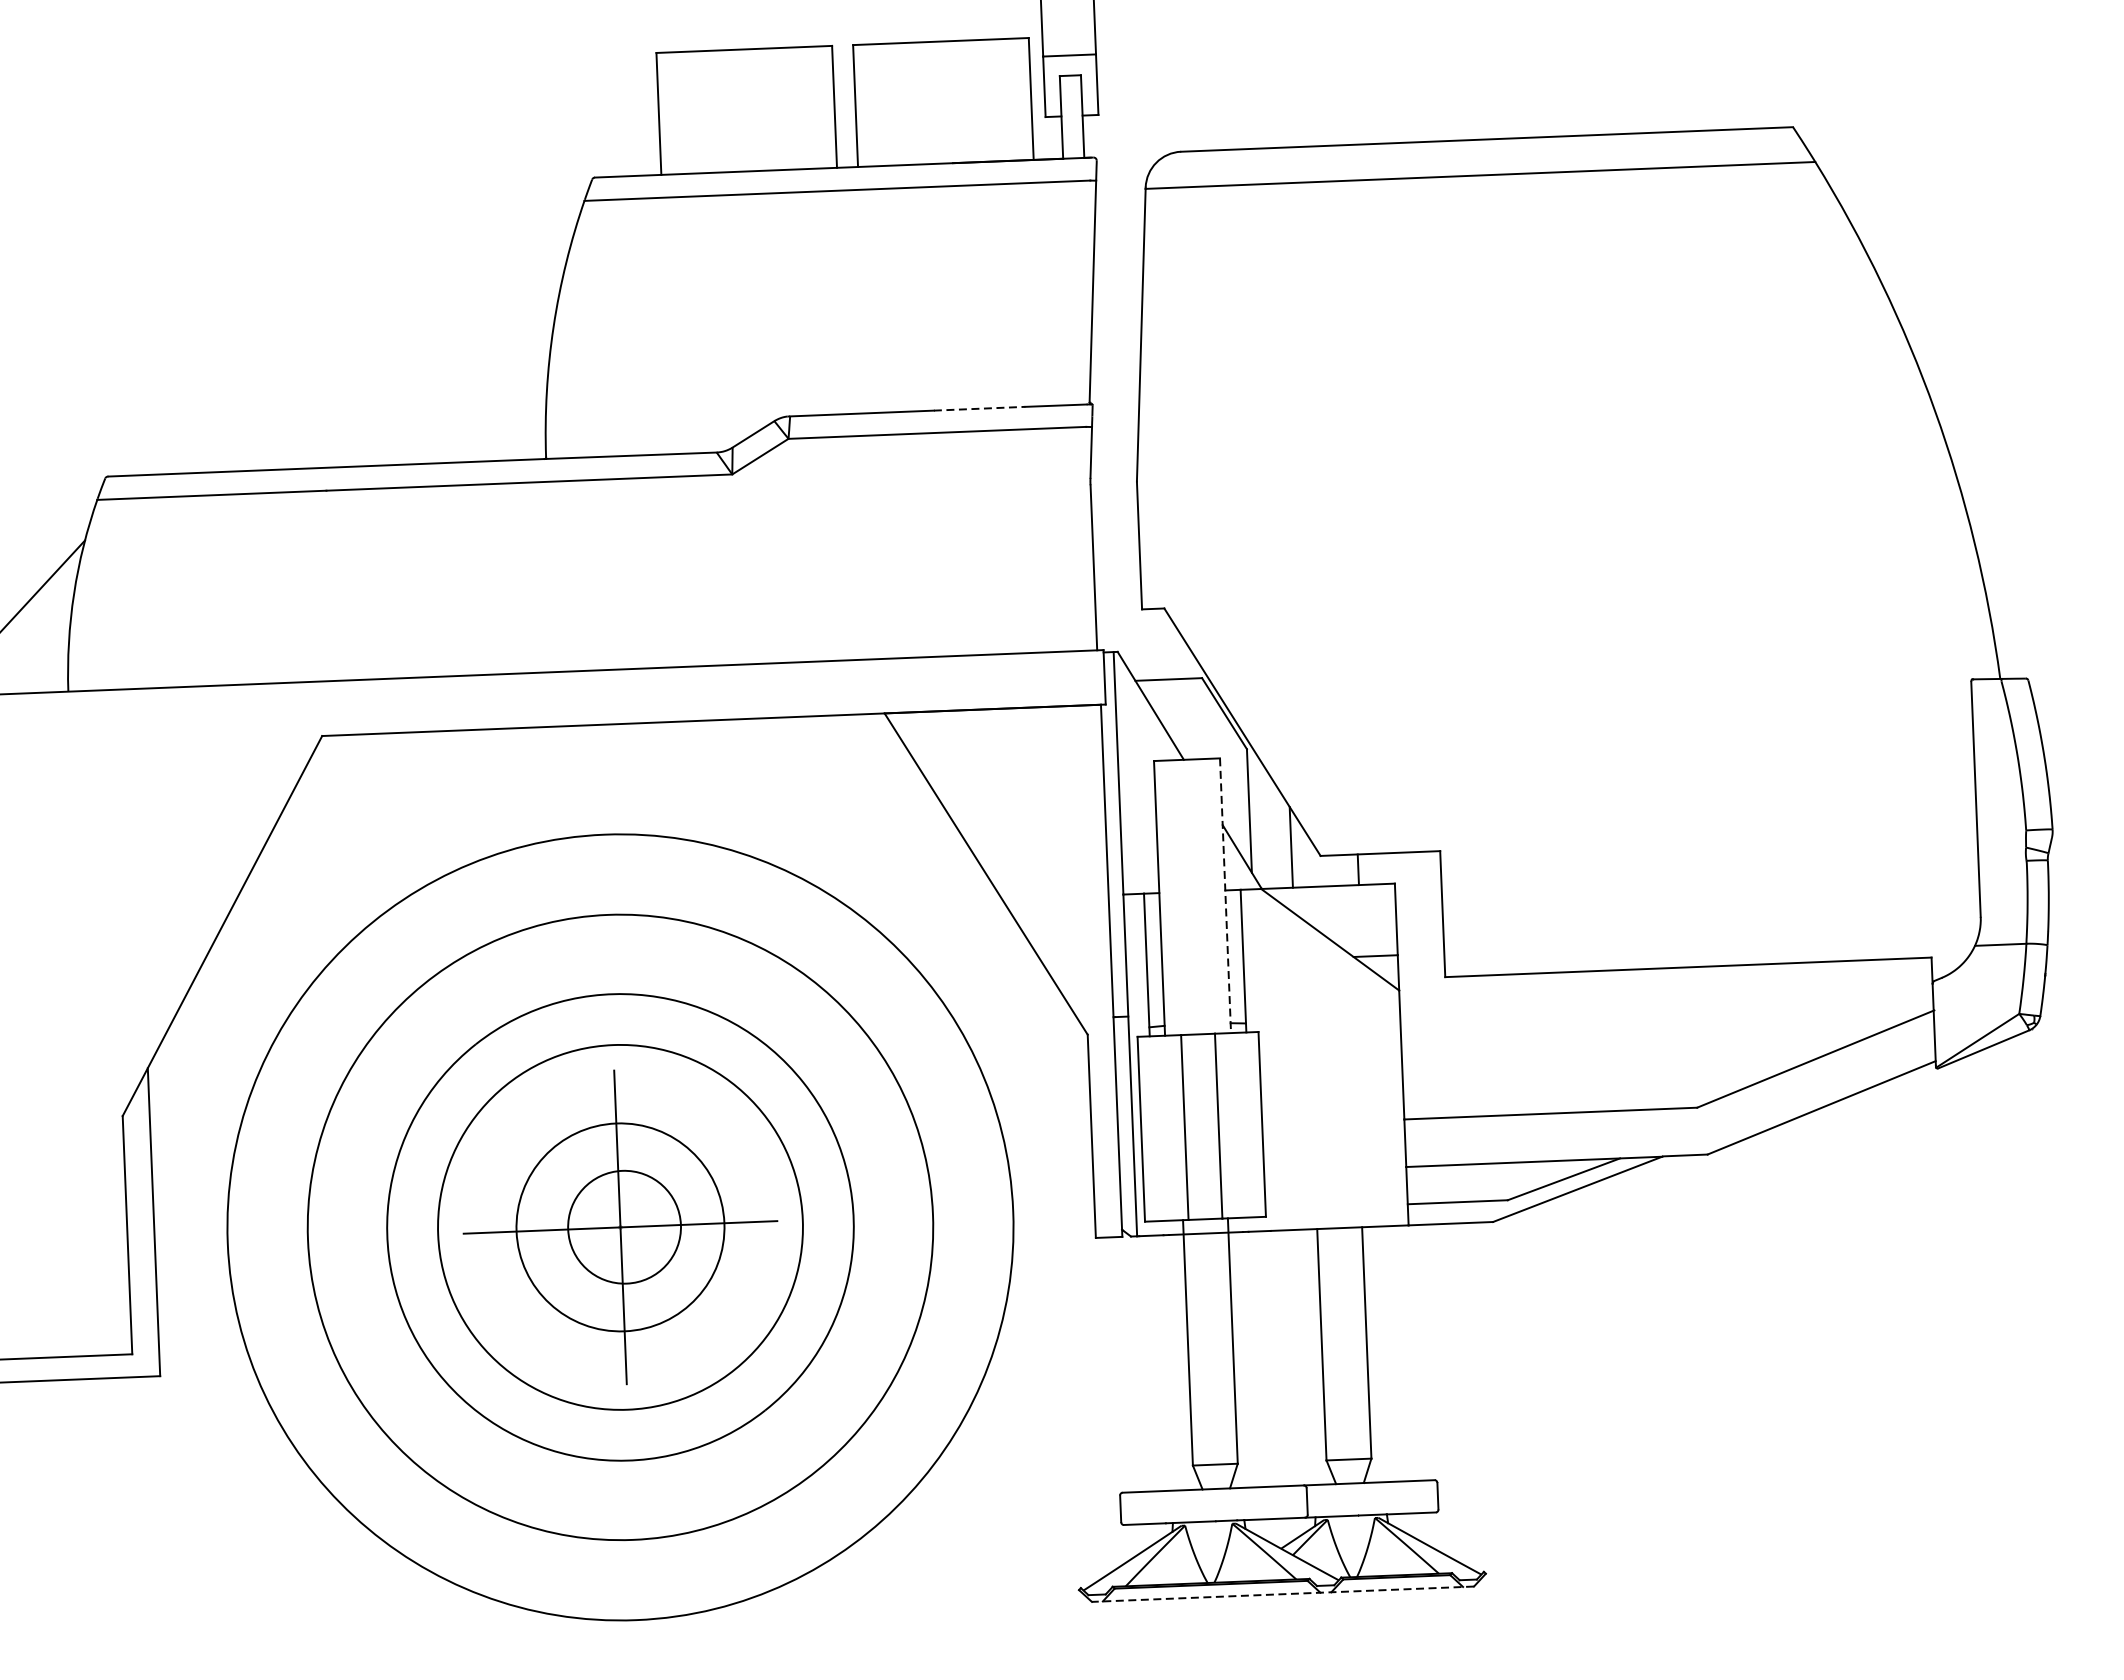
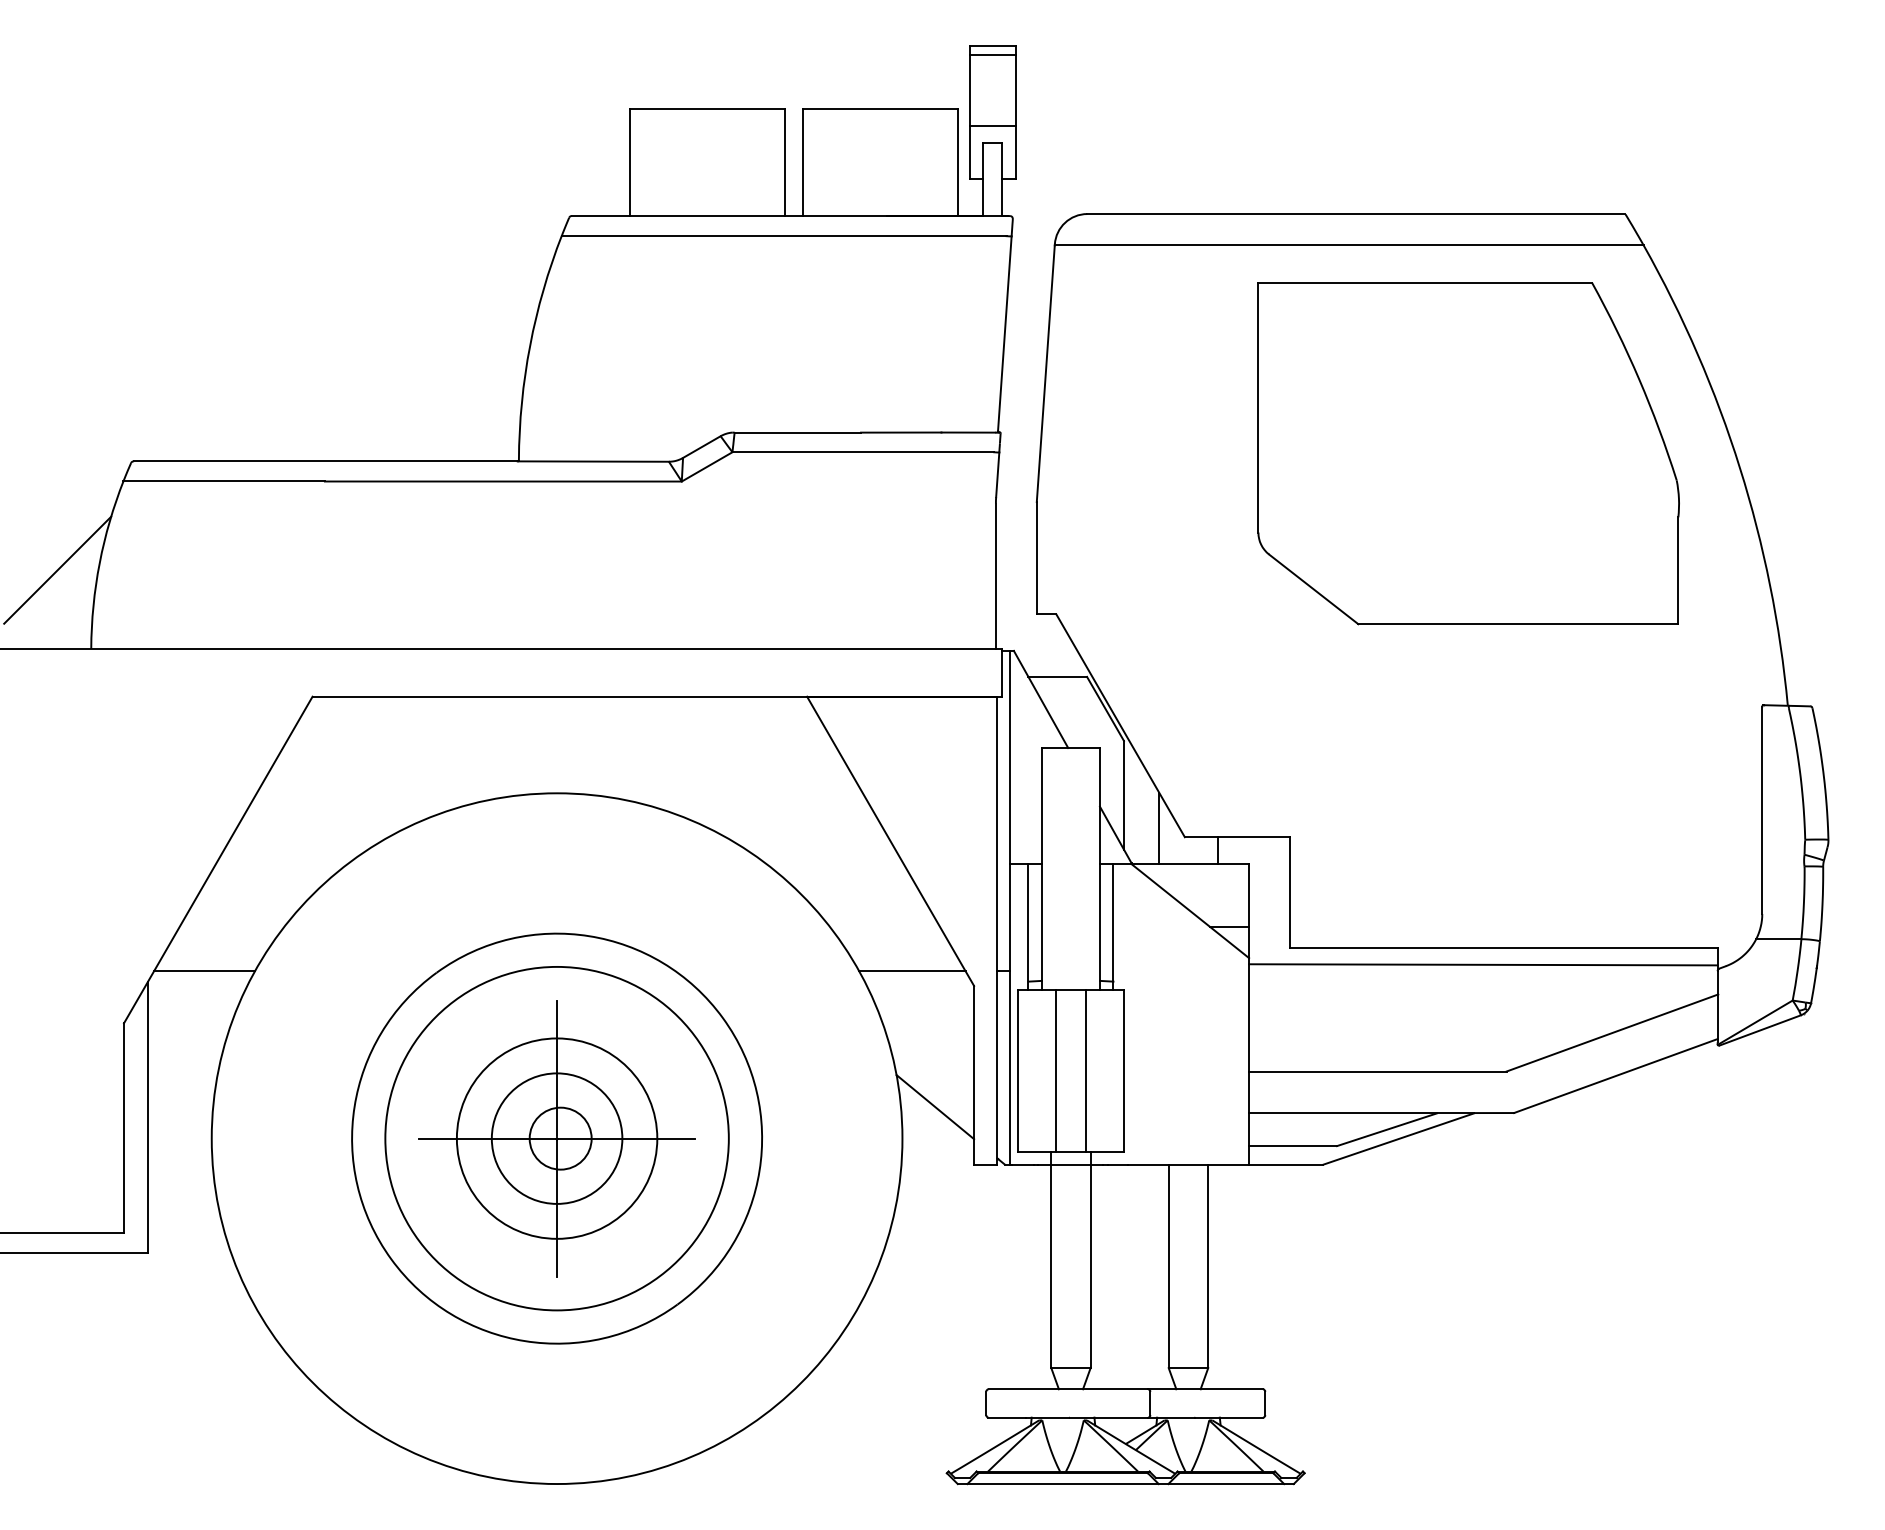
part: (1625, 406) -> (1468, 453), added
line: (979, 408) -> (901, 432), dashed -> solid
line: (1224, 895) -> (1099, 868), dashed -> solid
line: (1666, 987) -> (1483, 964), added
line: (1017, 1021) -> (912, 971), added
line: (210, 1053) -> (203, 971), added
line: (1049, 1174) -> (935, 1107), added
circle: (619, 1227) -> (556, 1138), size x0.62
circle: (619, 1227) -> (556, 1138), size x0.62
circle: (619, 1227) -> (556, 1138), size x0.71
circle: (624, 1227) -> (560, 1138), size x0.62
line: (1282, 1594) -> (1125, 1484), dashed -> solid

